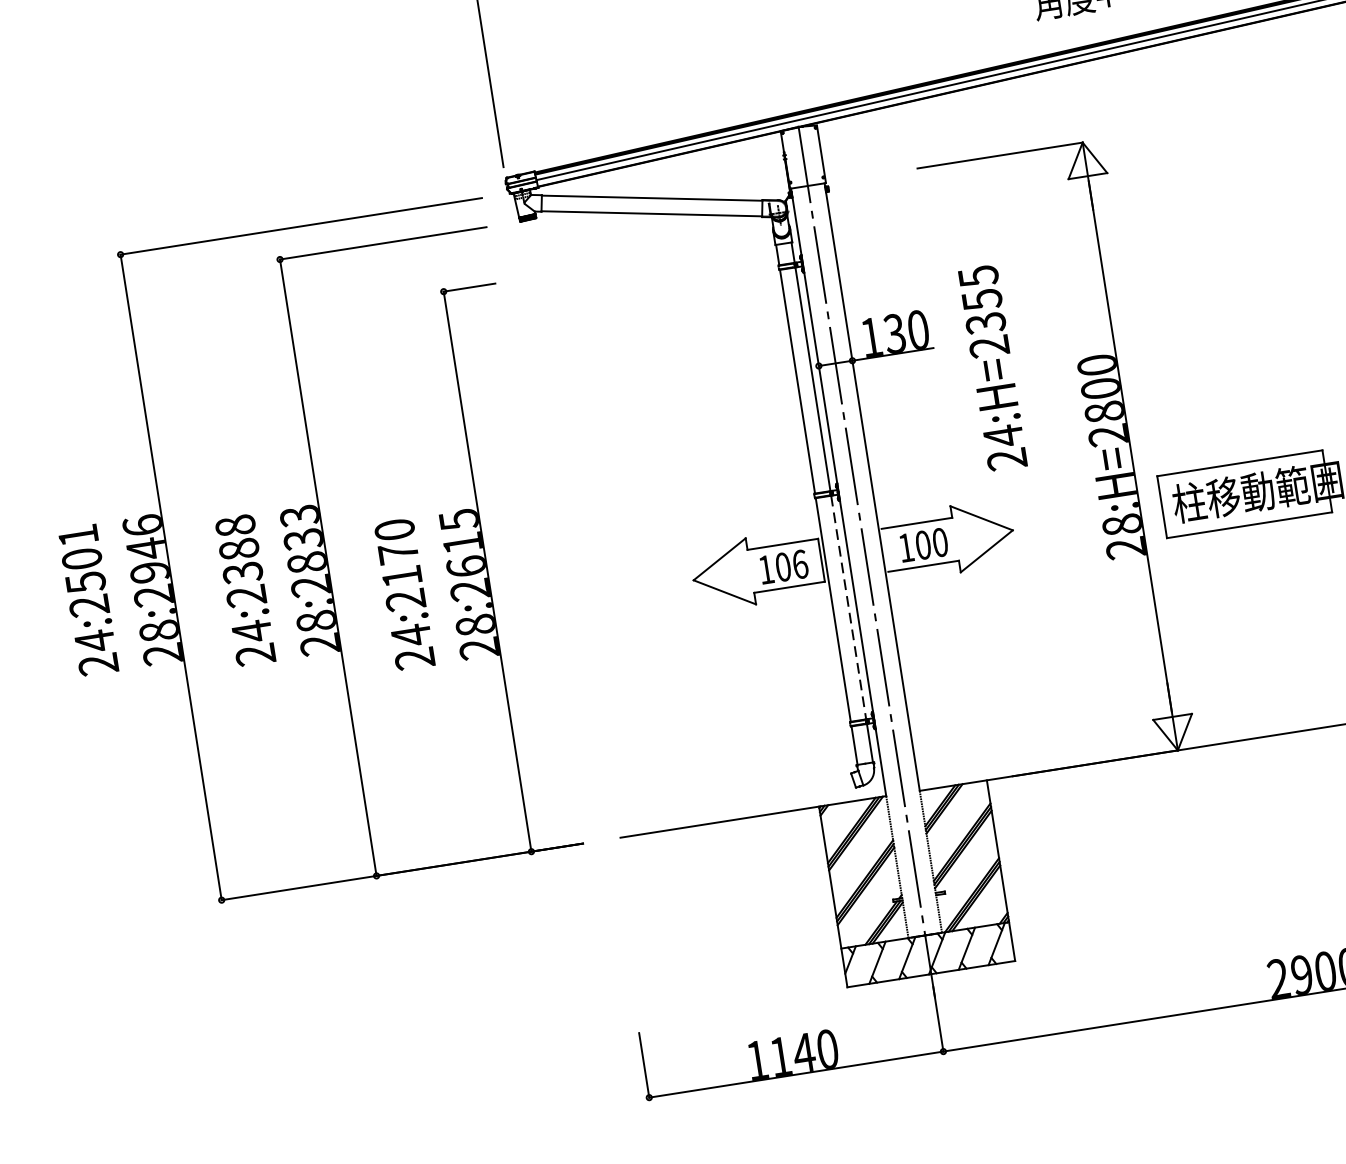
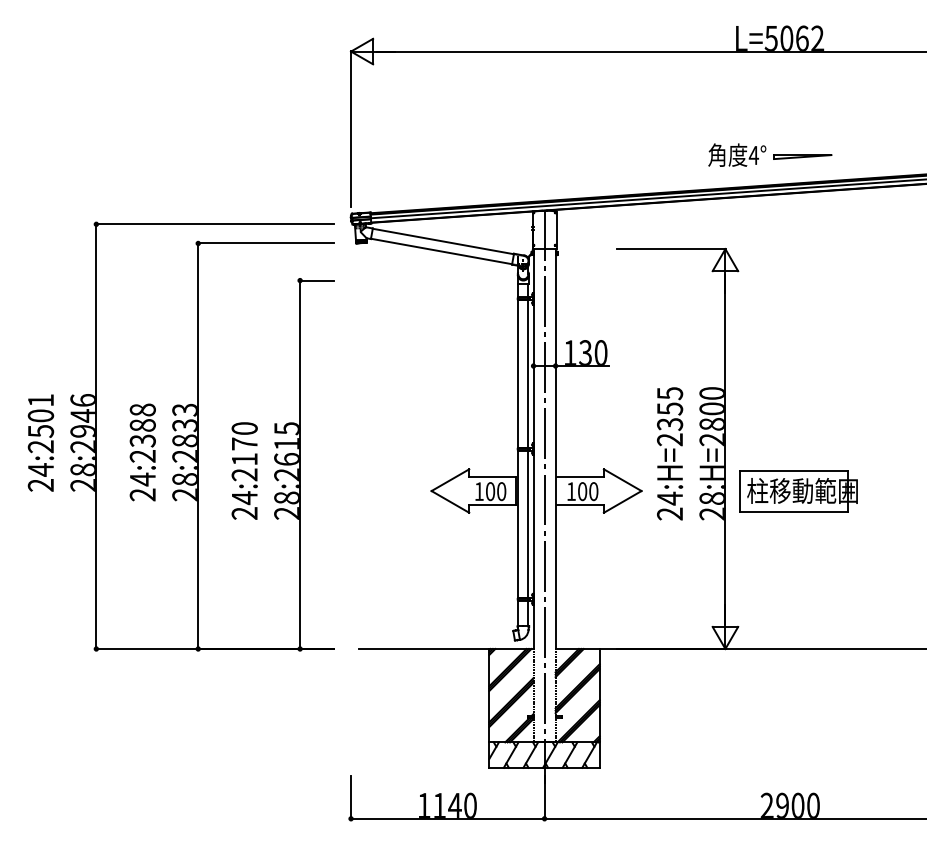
text: (993, 367) -> (670, 453), moved
text: (800, 564) -> (501, 491), 106 -> 100
line: (848, 608) -> (528, 524), dashed -> solid

